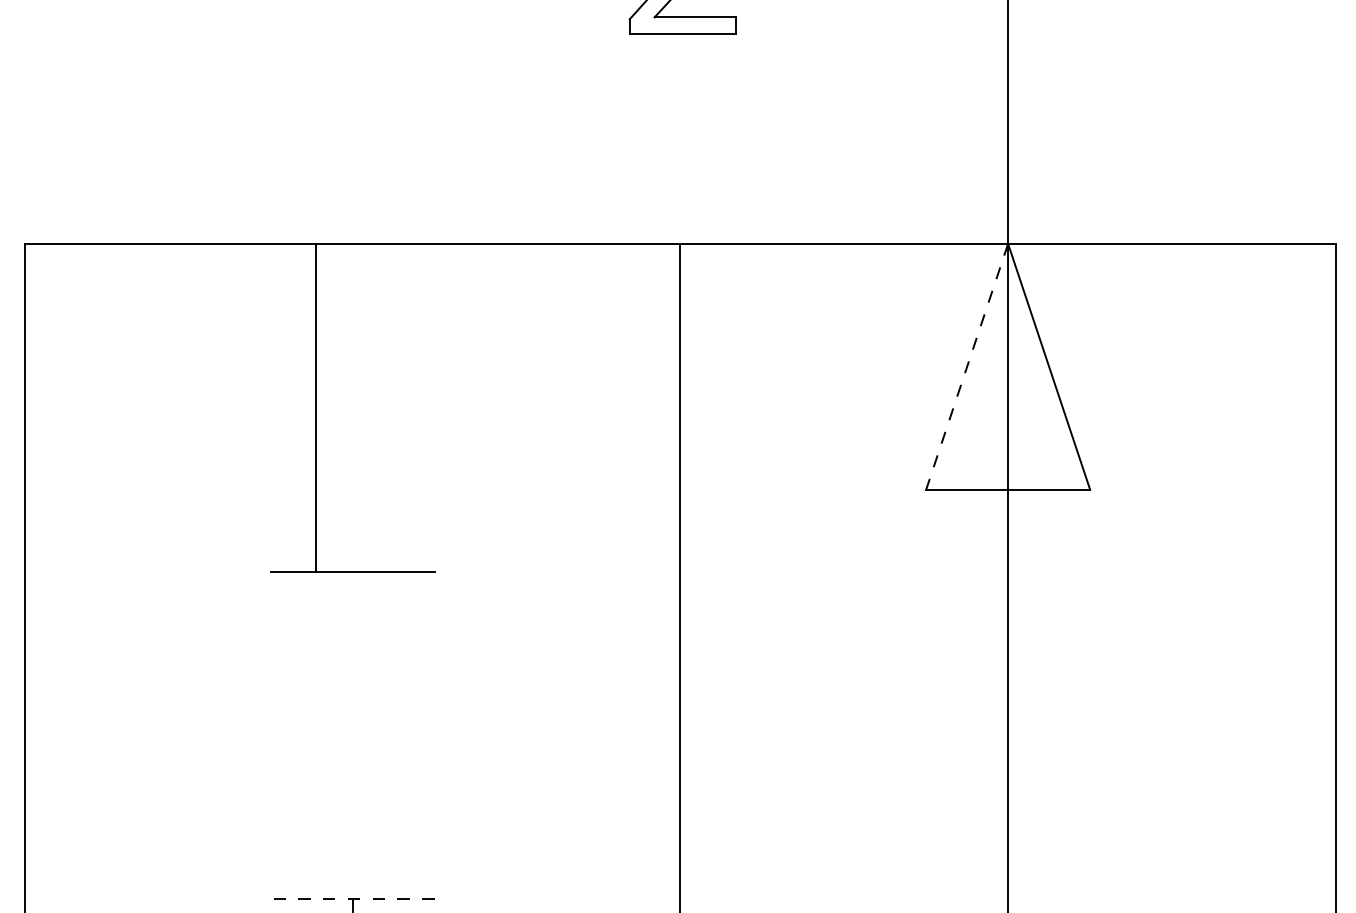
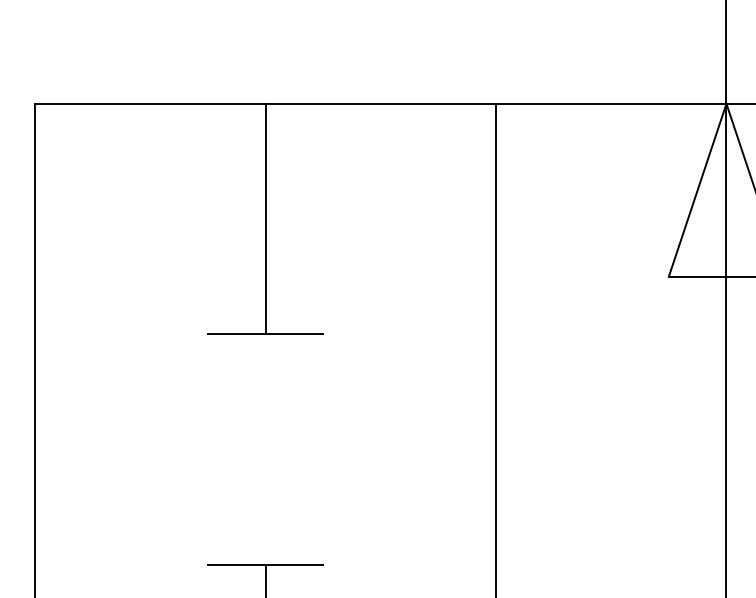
line: (967, 366) -> (697, 190), dashed -> solid
line: (315, 407) -> (265, 218), moved
line: (352, 899) -> (265, 564), dashed -> solid

